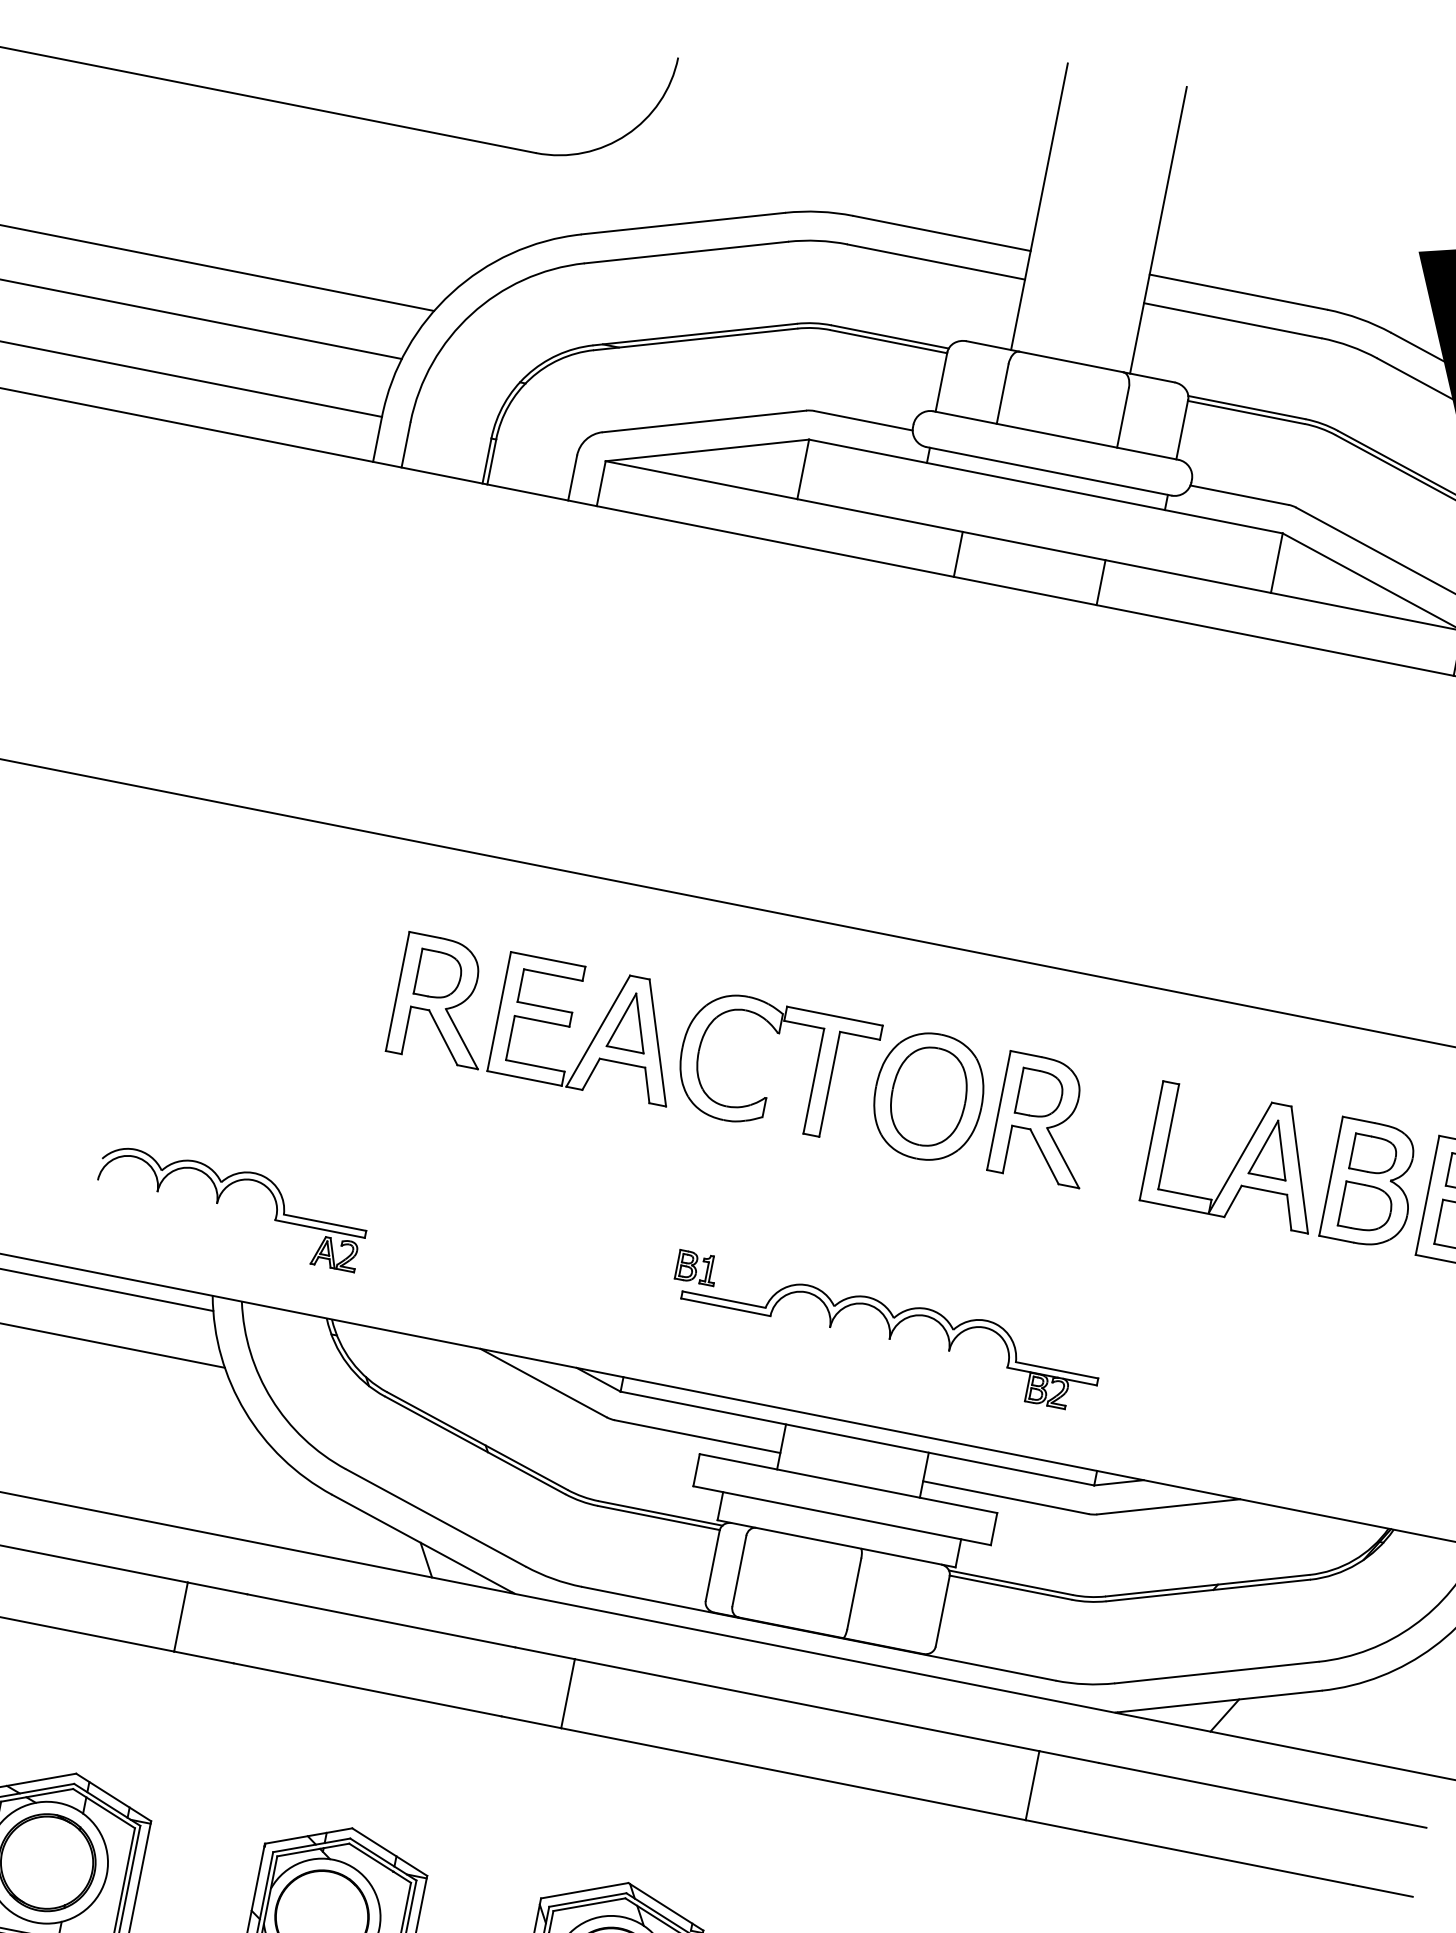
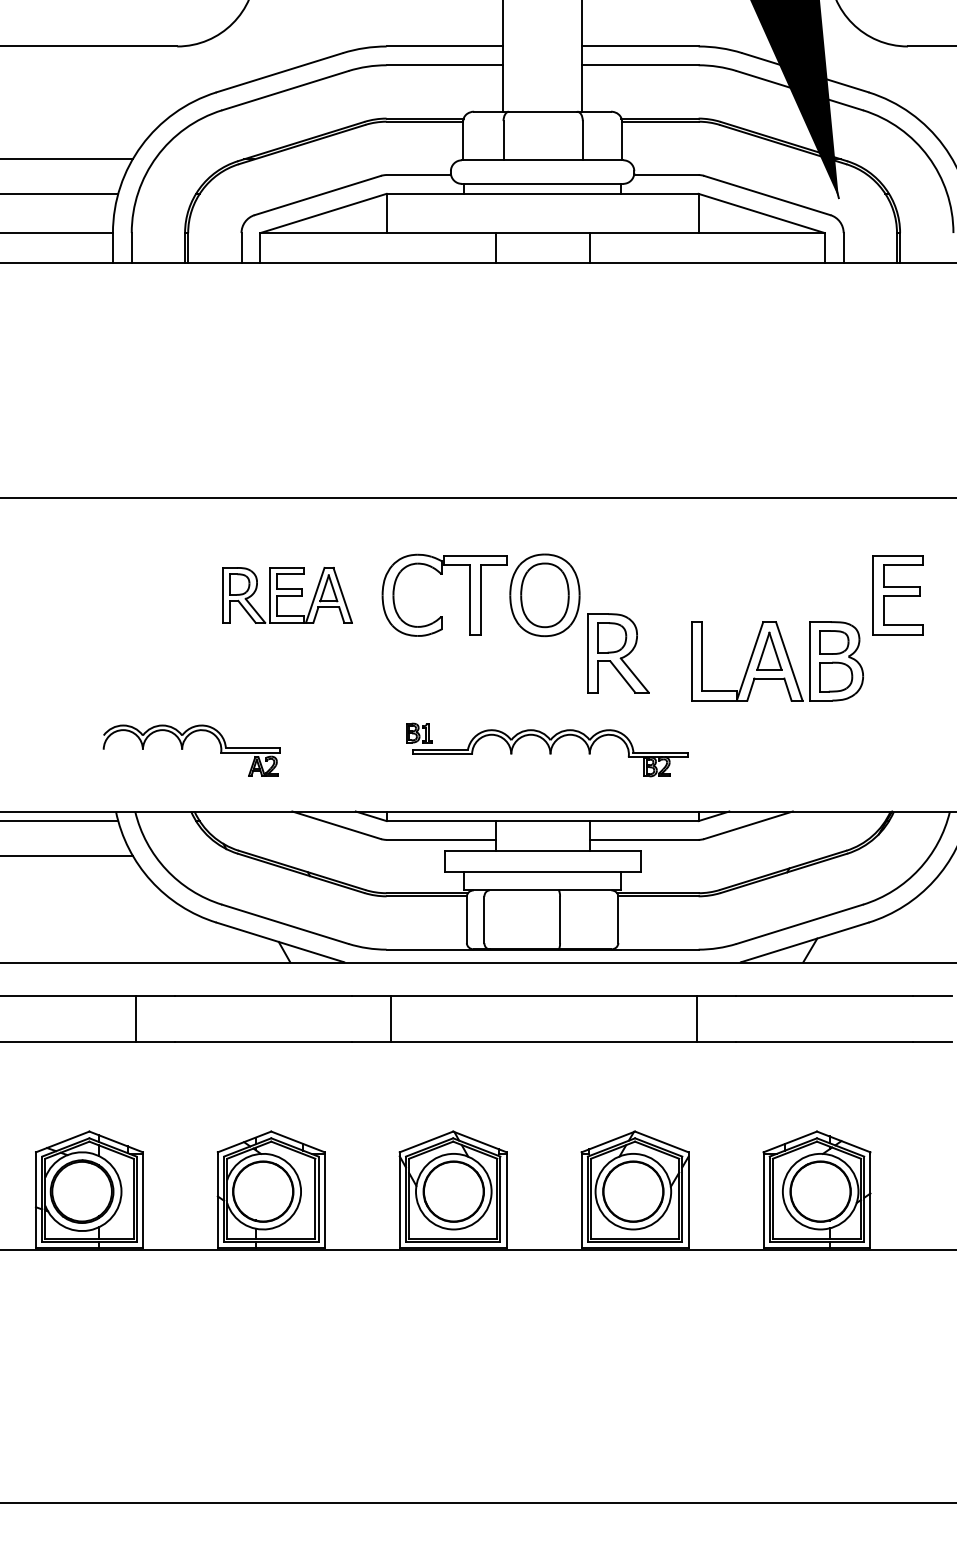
part: (538, 1019) -> (287, 595), size x0.7
part: (1044, 1119) -> (618, 653), moved
part: (1281, 1166) -> (777, 661), moved
part: (219, 1204) -> (183, 749), moved

